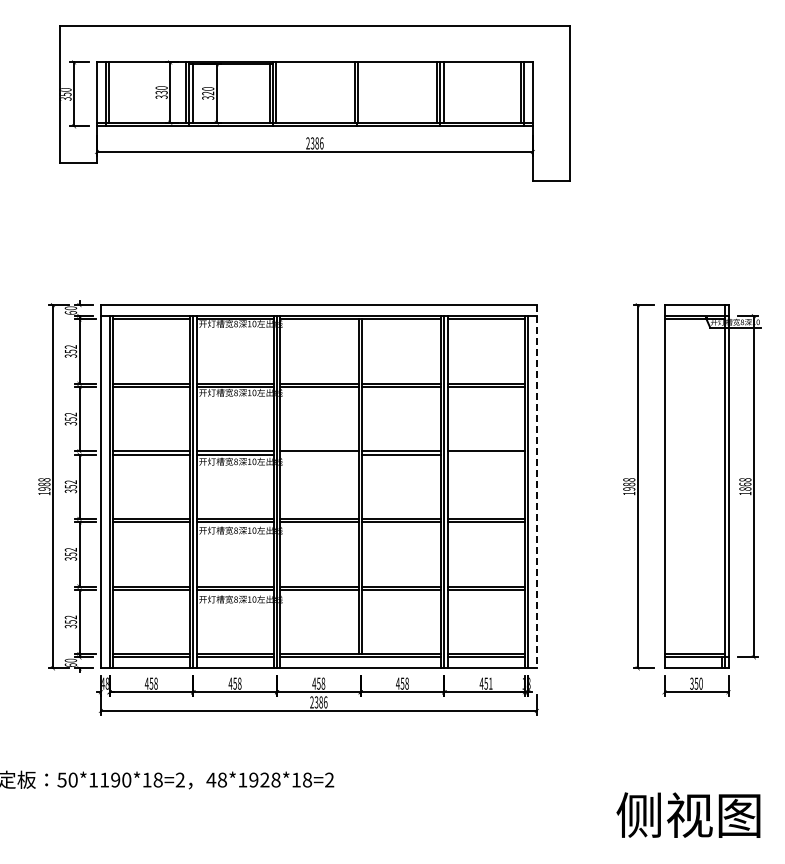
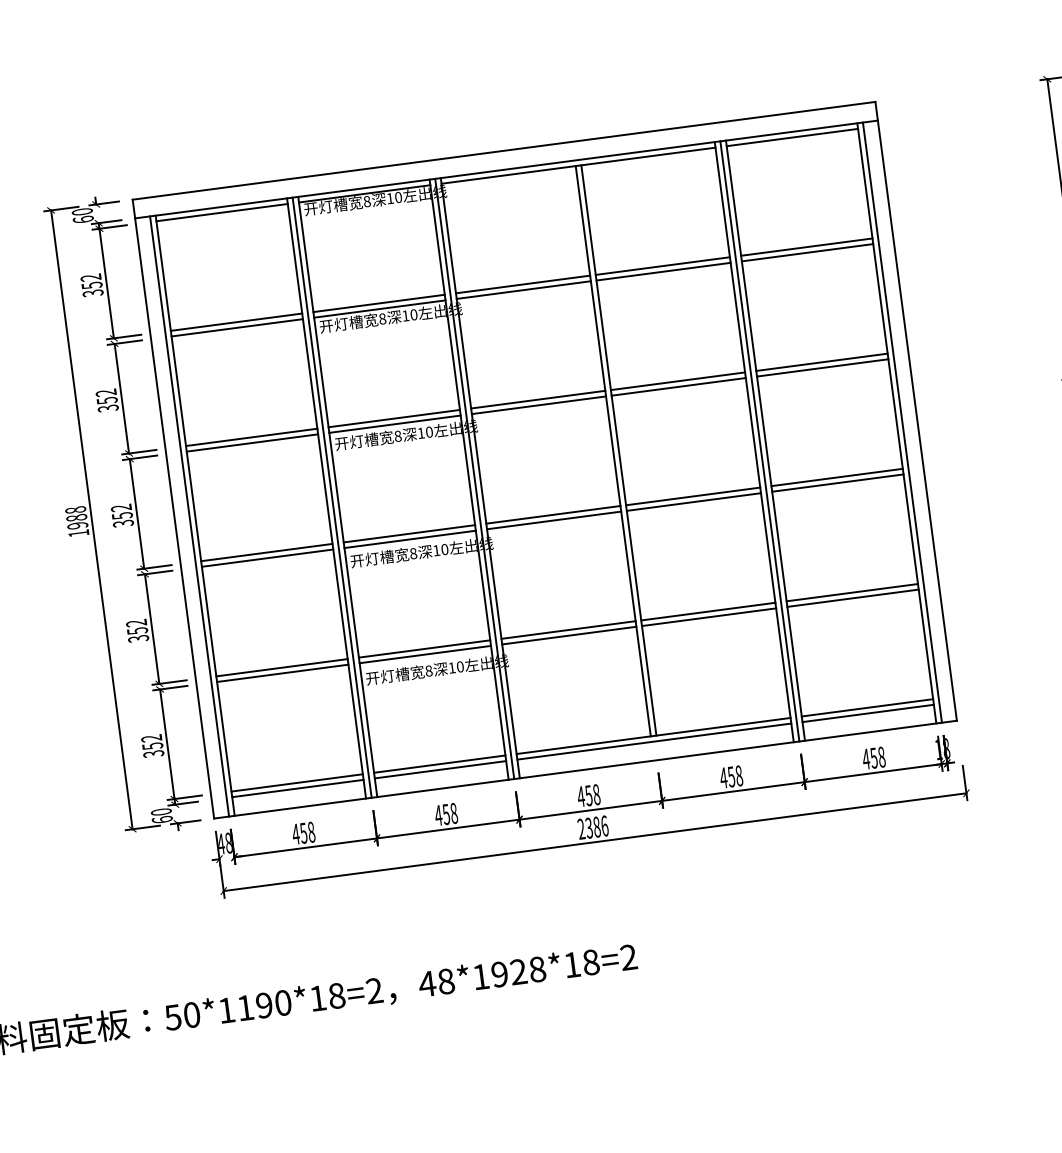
line: (319, 454) -> (538, 405), added
line: (485, 454) -> (821, 367), added
line: (536, 486) -> (915, 410), dashed -> solid
text: (490, 683) -> (881, 756), 451 -> 458

